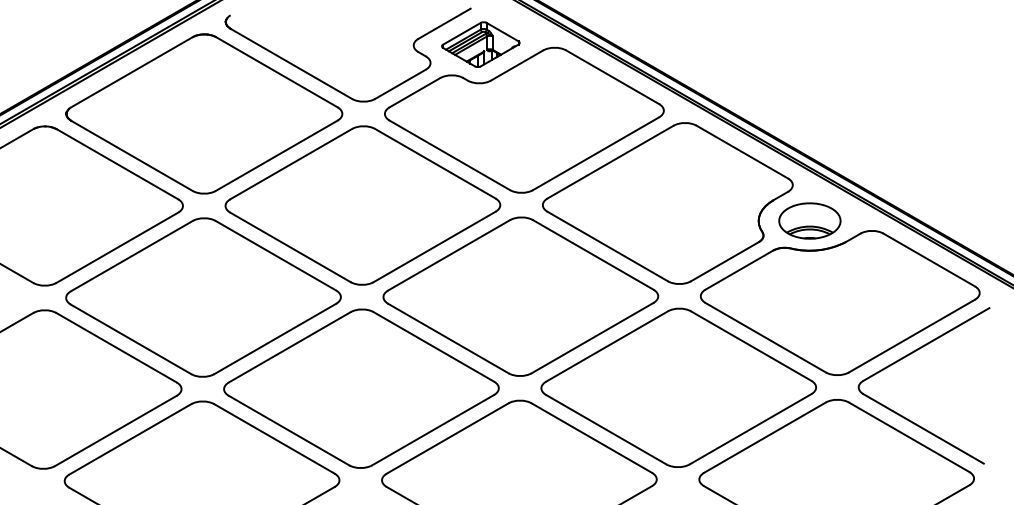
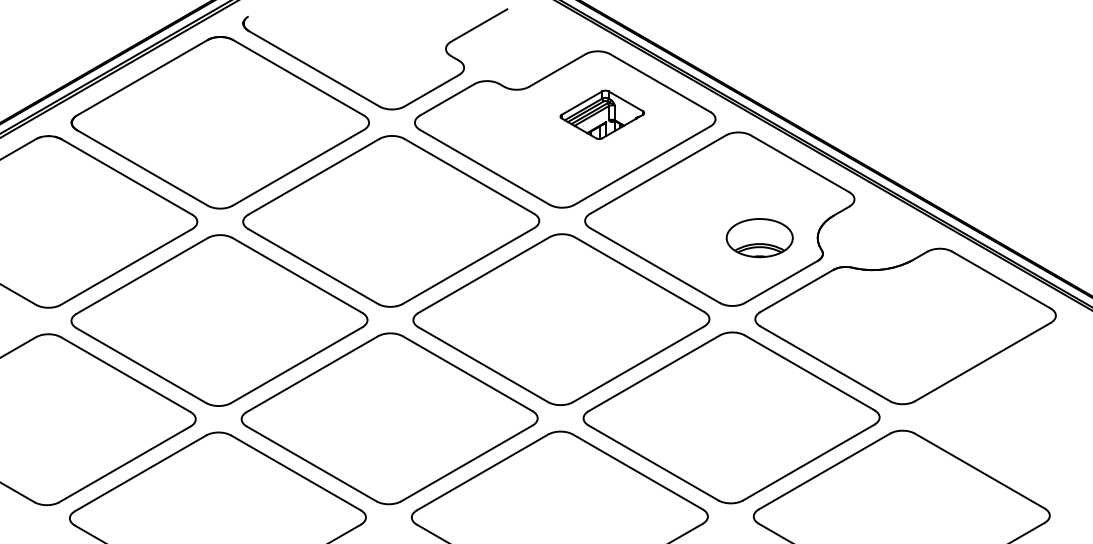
part: (480, 44) -> (601, 114), moved
part: (809, 220) -> (759, 237), moved
part: (906, 357) -> (977, 385), removed

